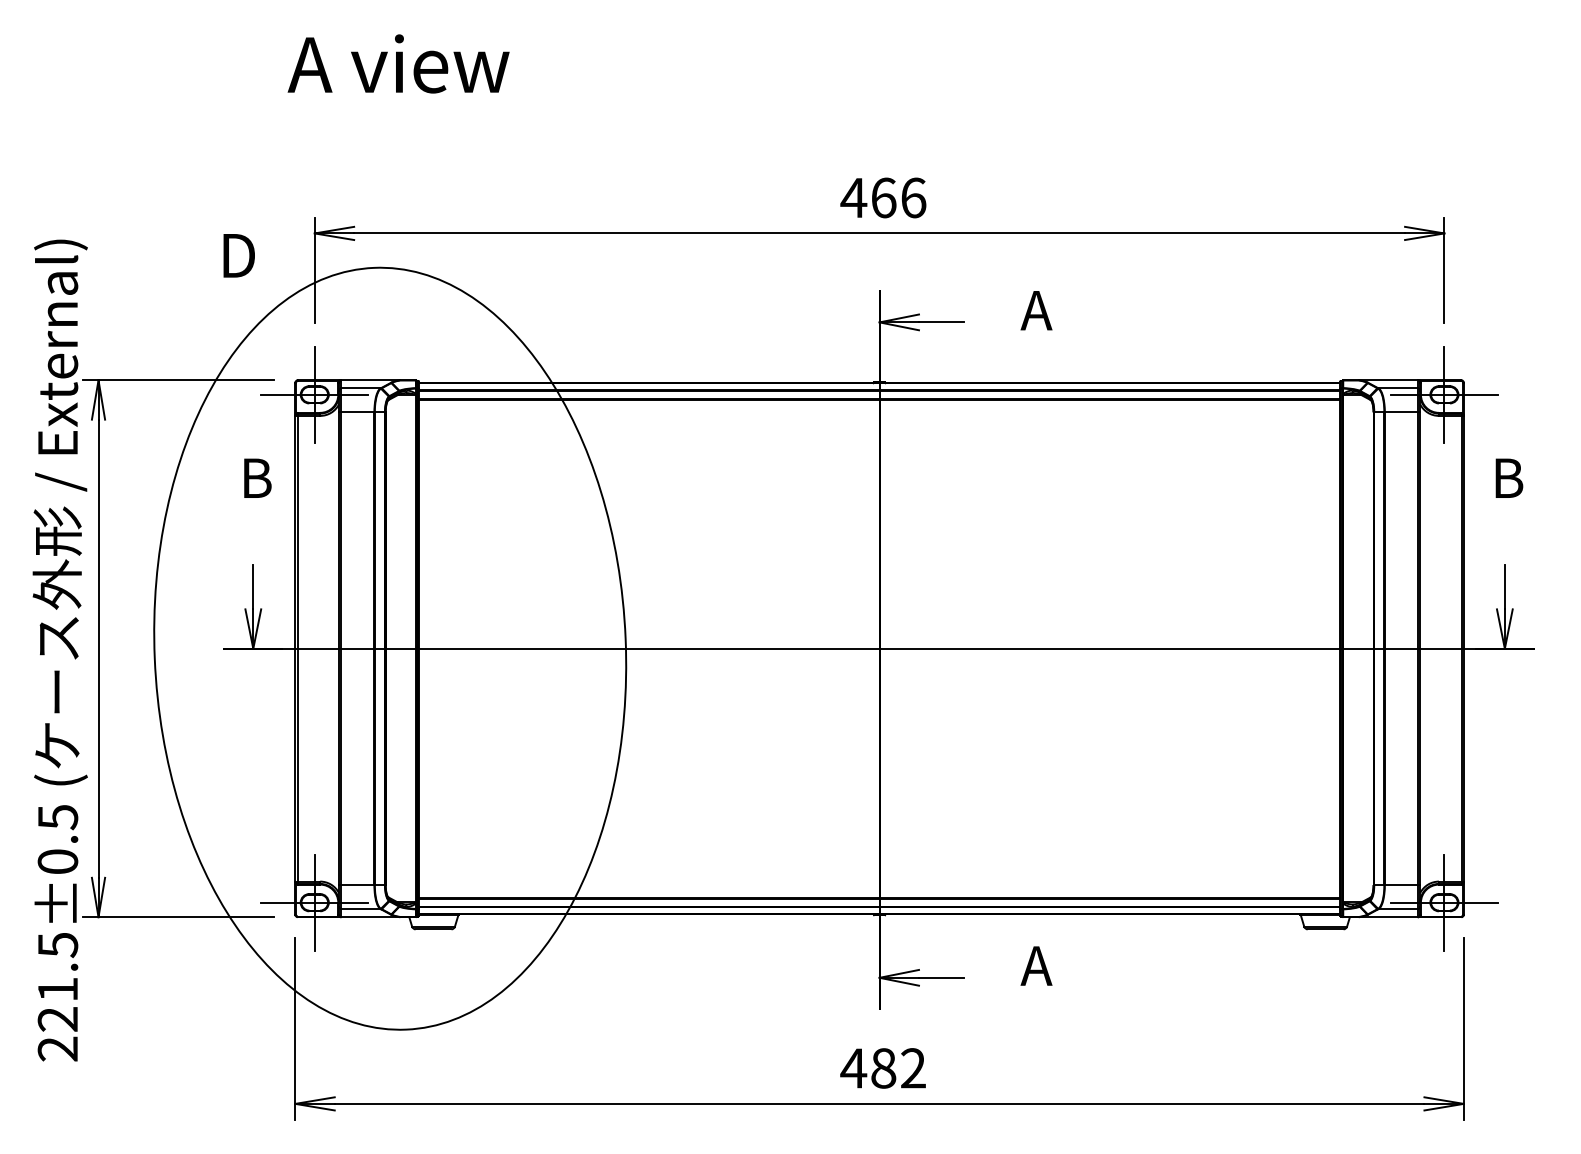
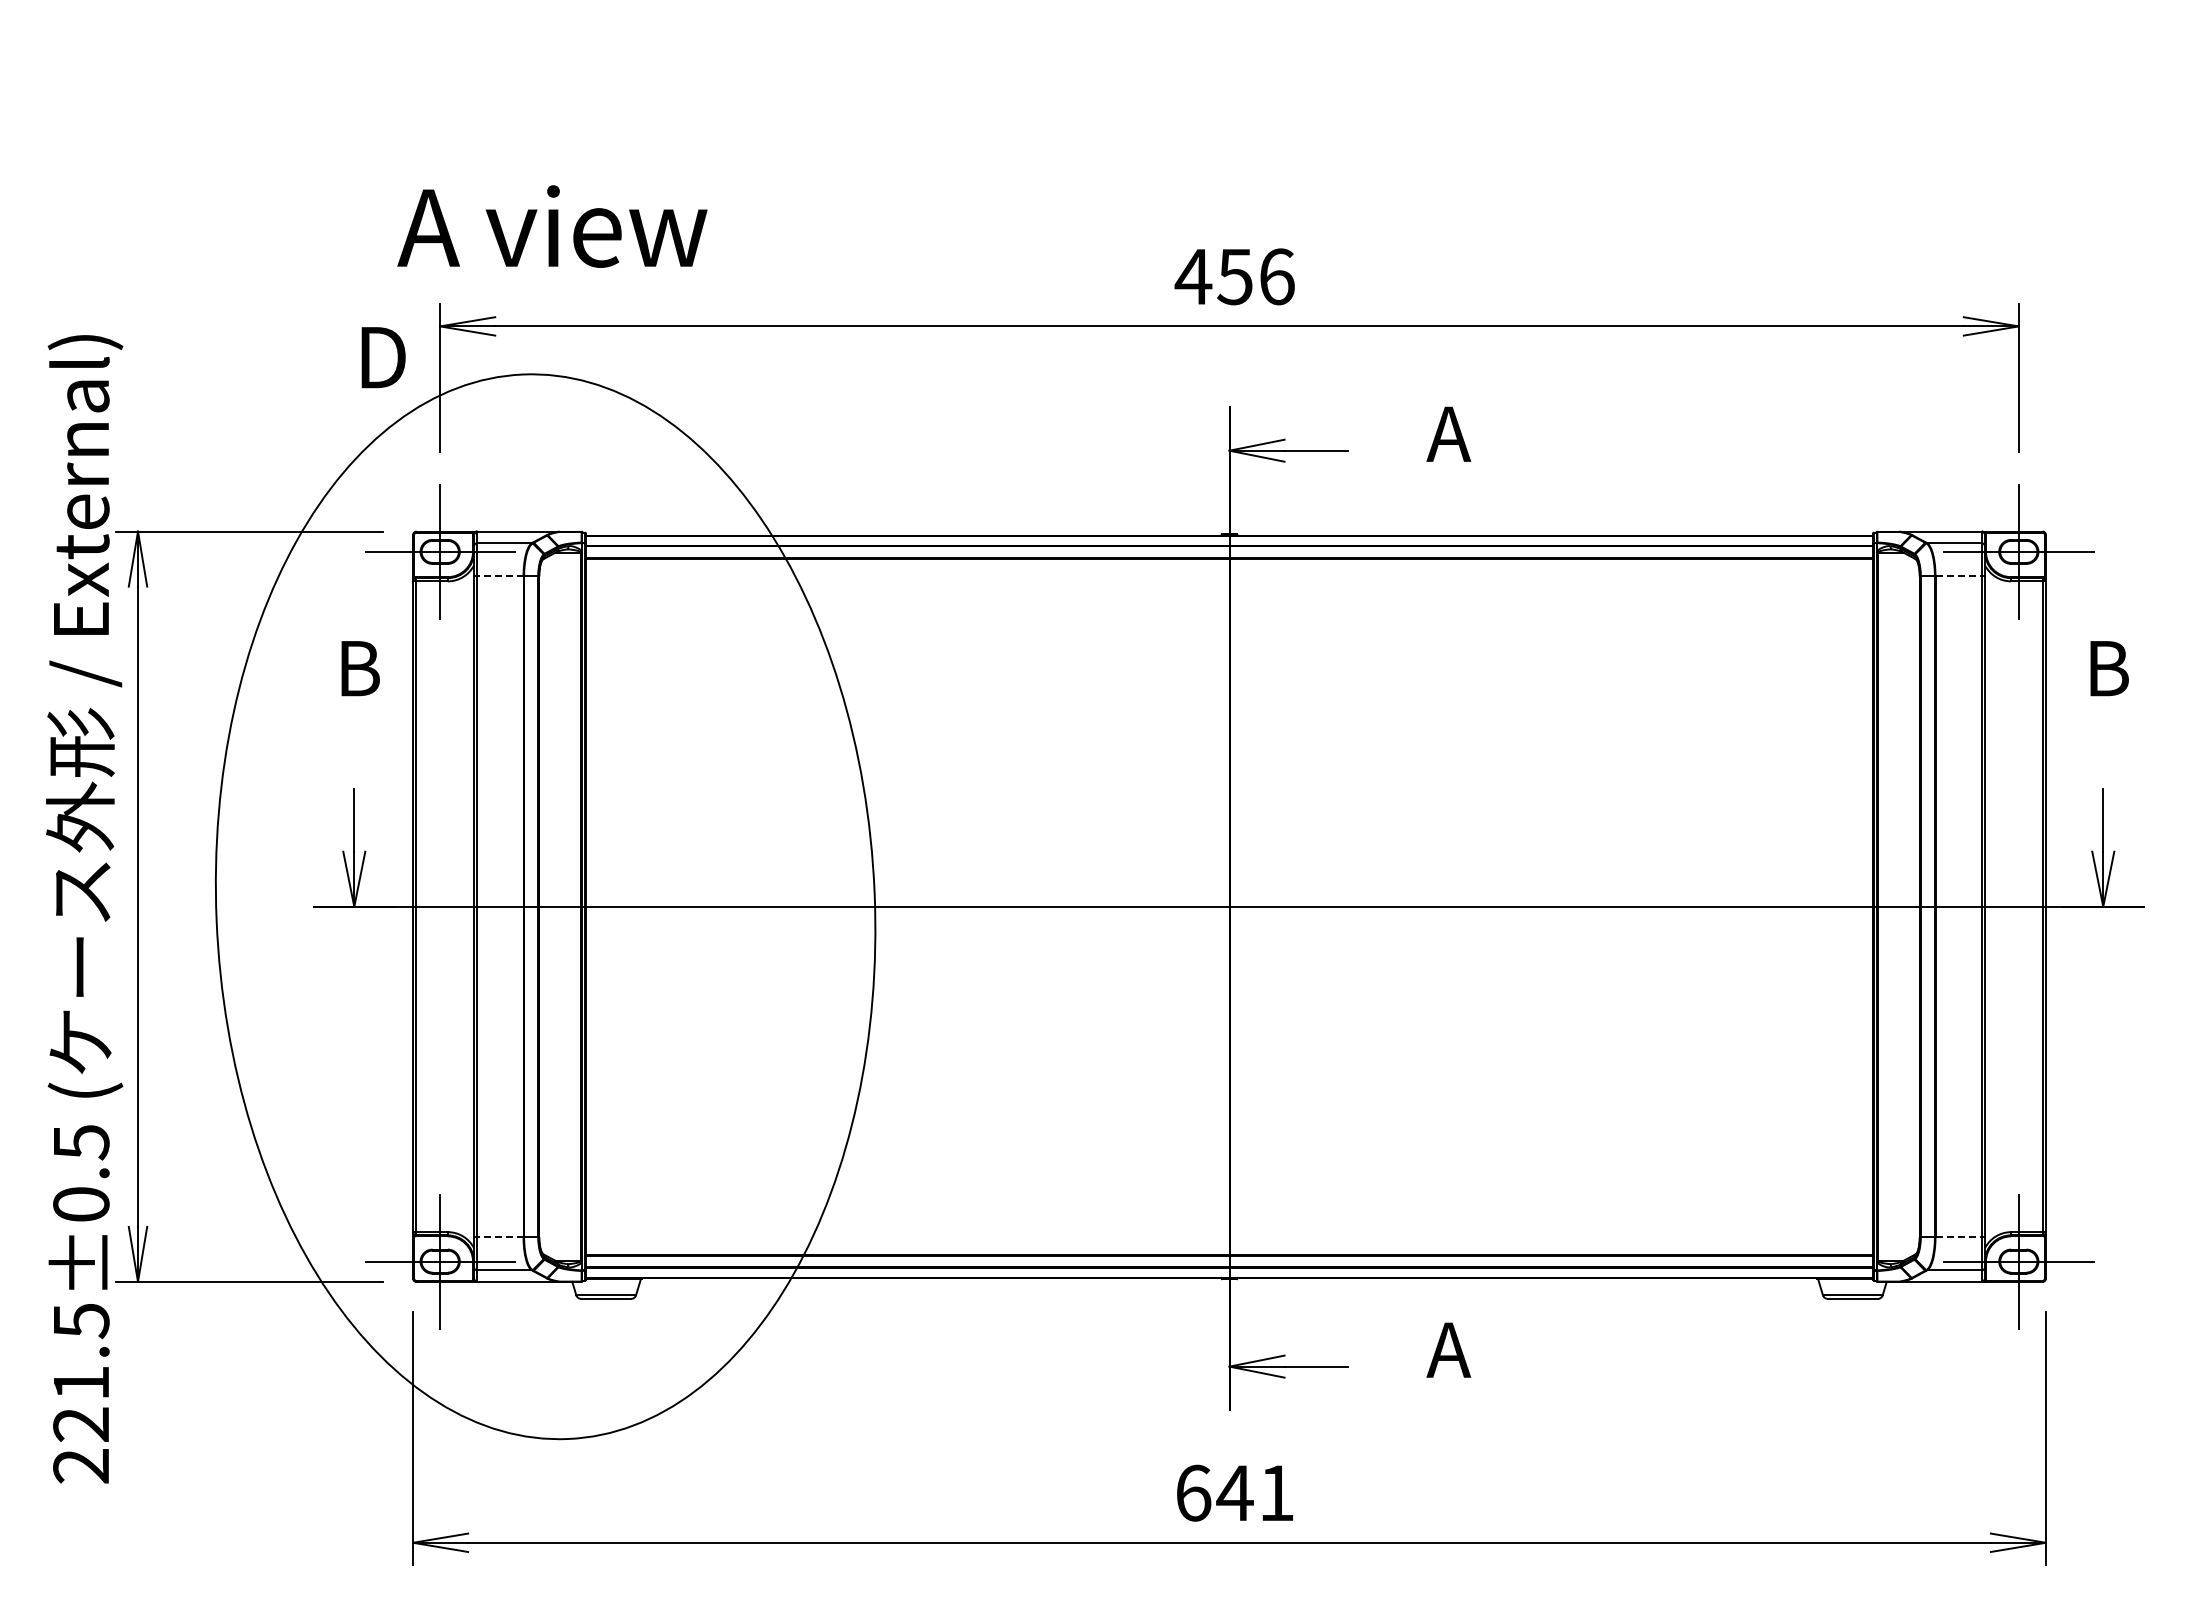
text: (398, 63) -> (552, 226), moved
text: (883, 197) -> (1235, 276), 466 -> 456
text: (239, 255) -> (383, 357), moved
line: (357, 412) -> (500, 576), solid -> dashed
line: (1401, 412) -> (1959, 576), solid -> dashed
line: (357, 885) -> (500, 1237), solid -> dashed
line: (1401, 885) -> (1959, 1237), solid -> dashed
text: (883, 1067) -> (1234, 1492), 482 -> 641

